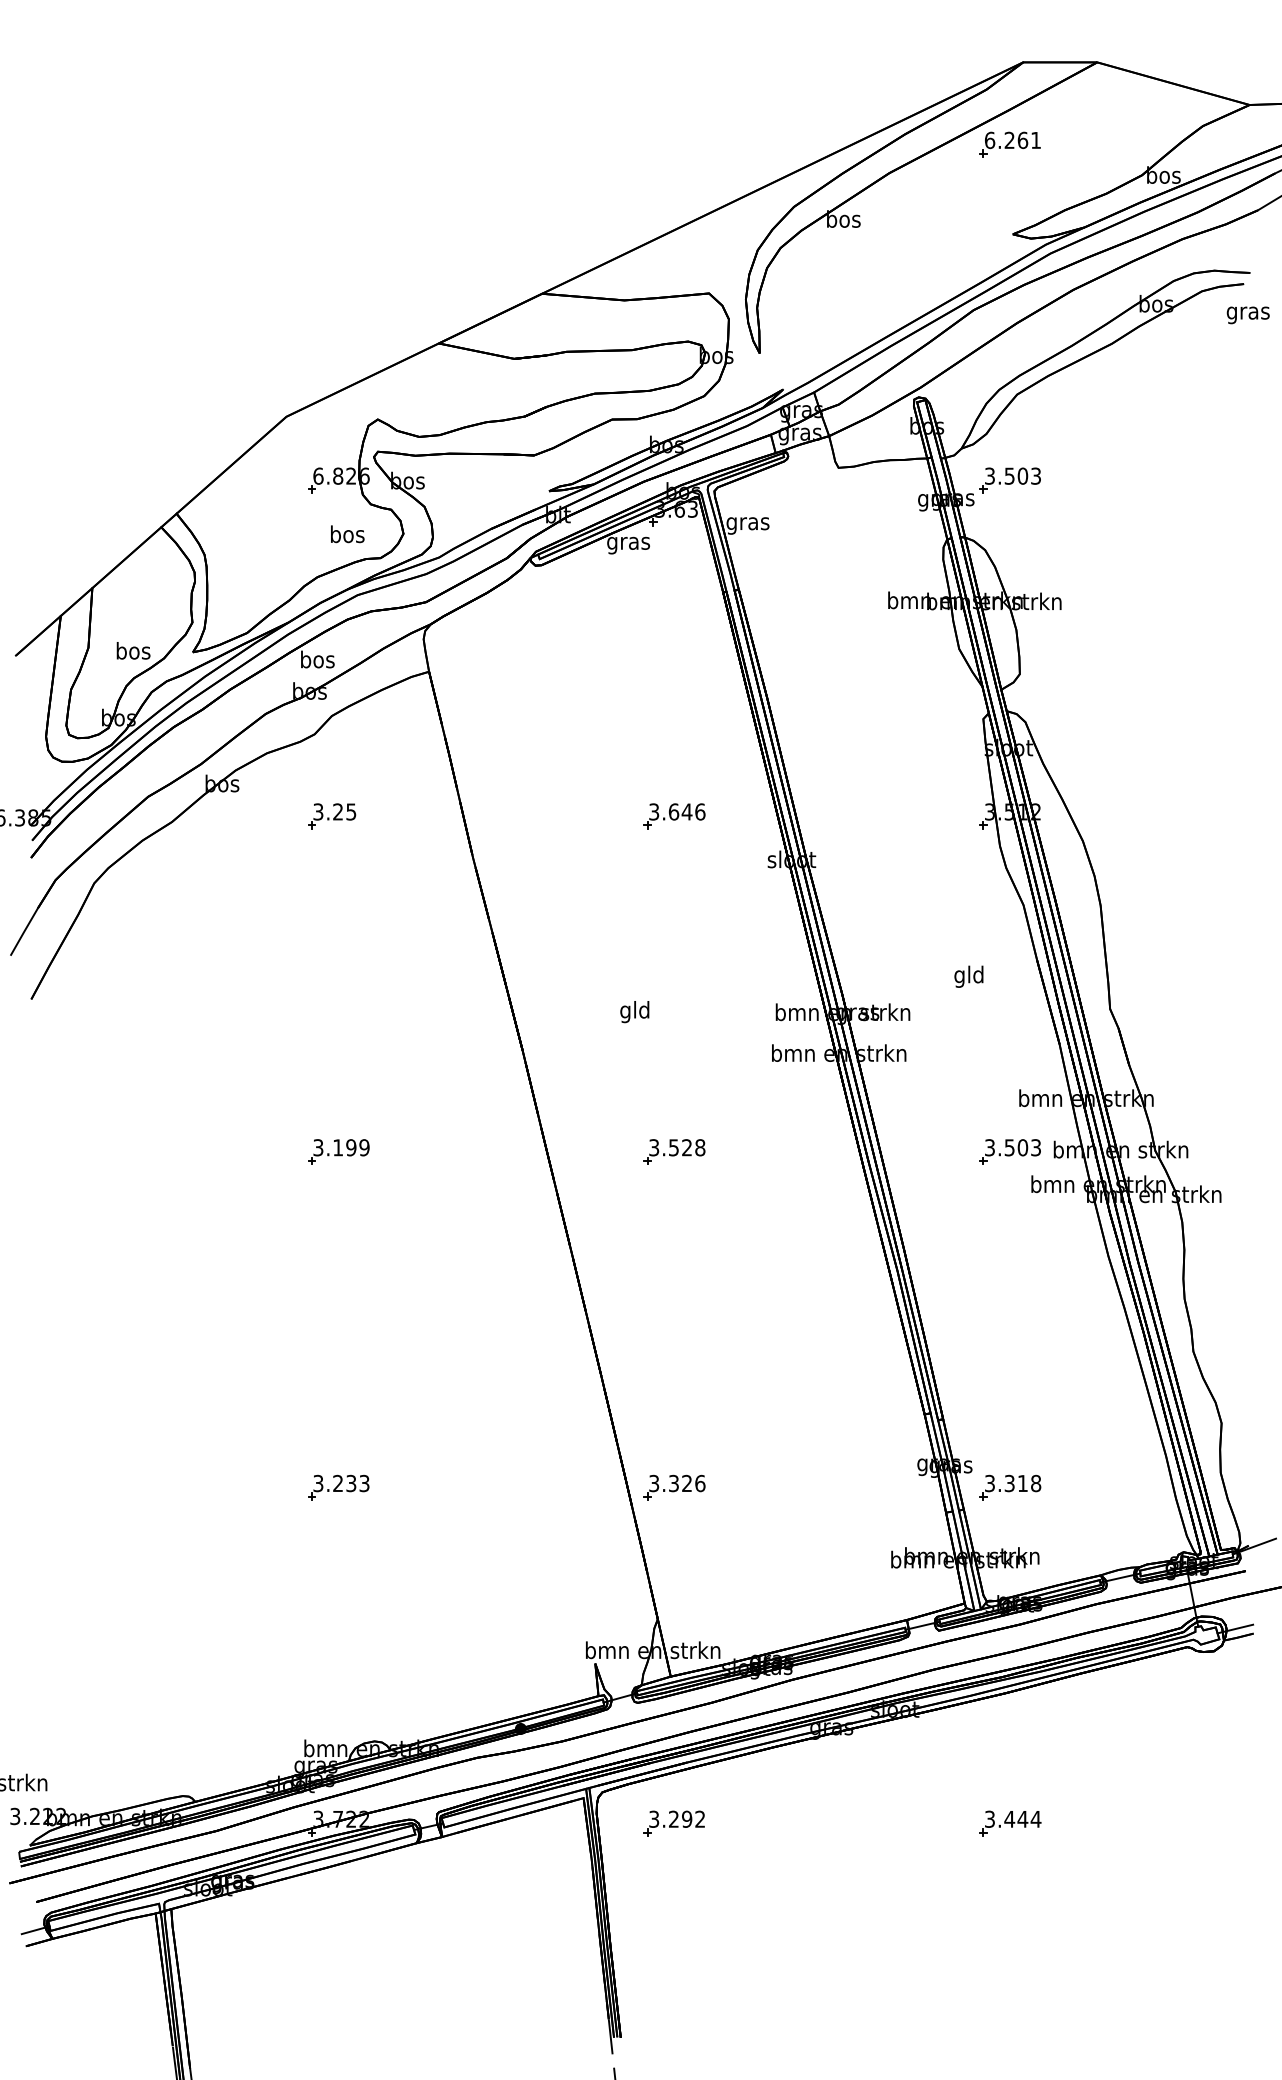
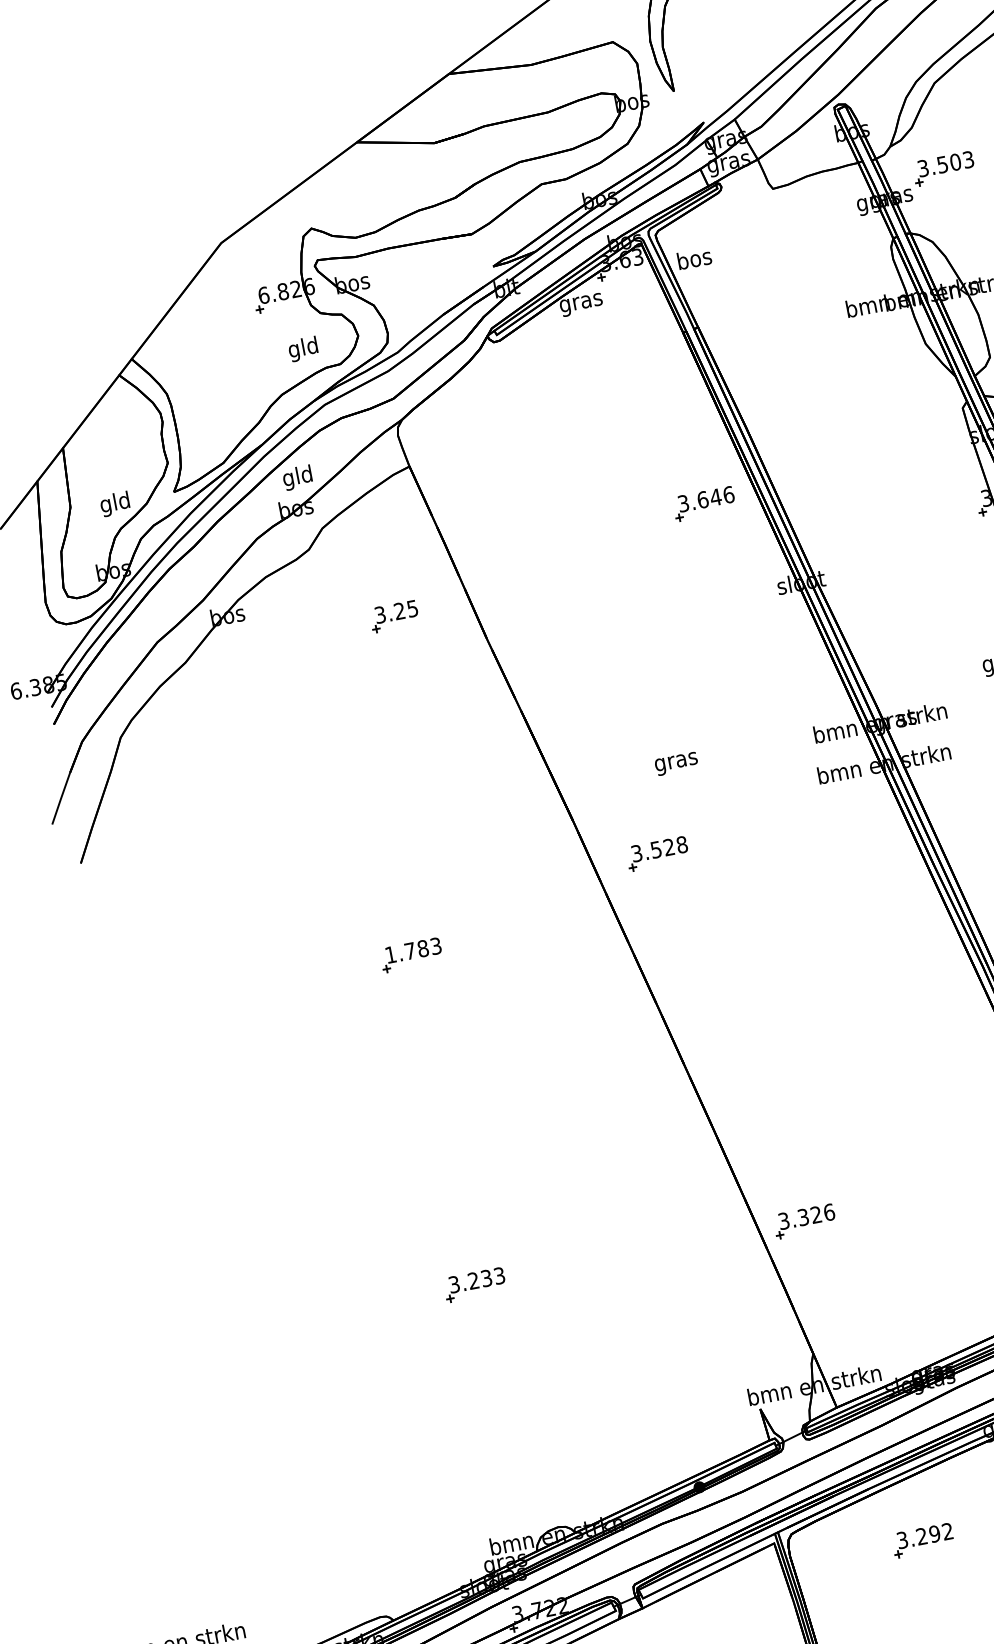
text: (747, 523) -> (694, 260), gras -> bos
text: (347, 536) -> (303, 349), bos -> gld
text: (133, 653) -> (115, 504), bos -> gld
text: (317, 661) -> (297, 477), bos -> gld
part: (332, 816) -> (395, 616), moved
part: (674, 816) -> (704, 504), moved
text: (634, 1012) -> (675, 762), gld -> gras
text: (341, 1147) -> (413, 950), 3.199 -> 1.783
part: (674, 1151) -> (657, 853), moved
part: (673, 1823) -> (922, 1540), moved

